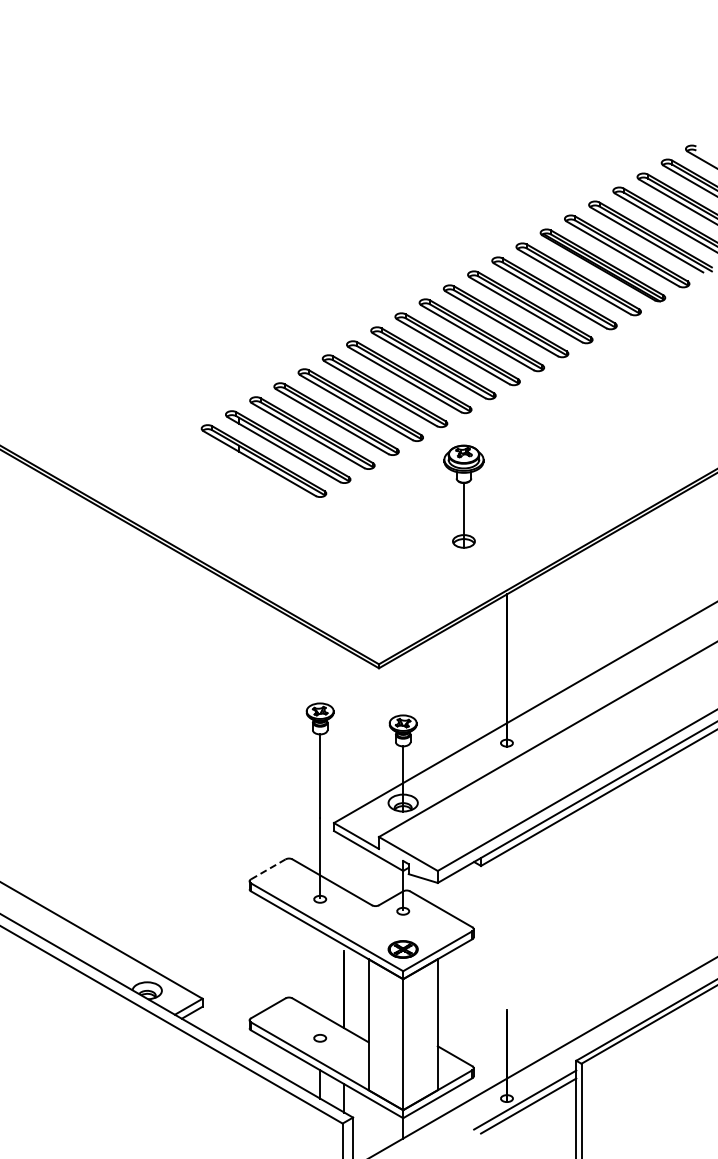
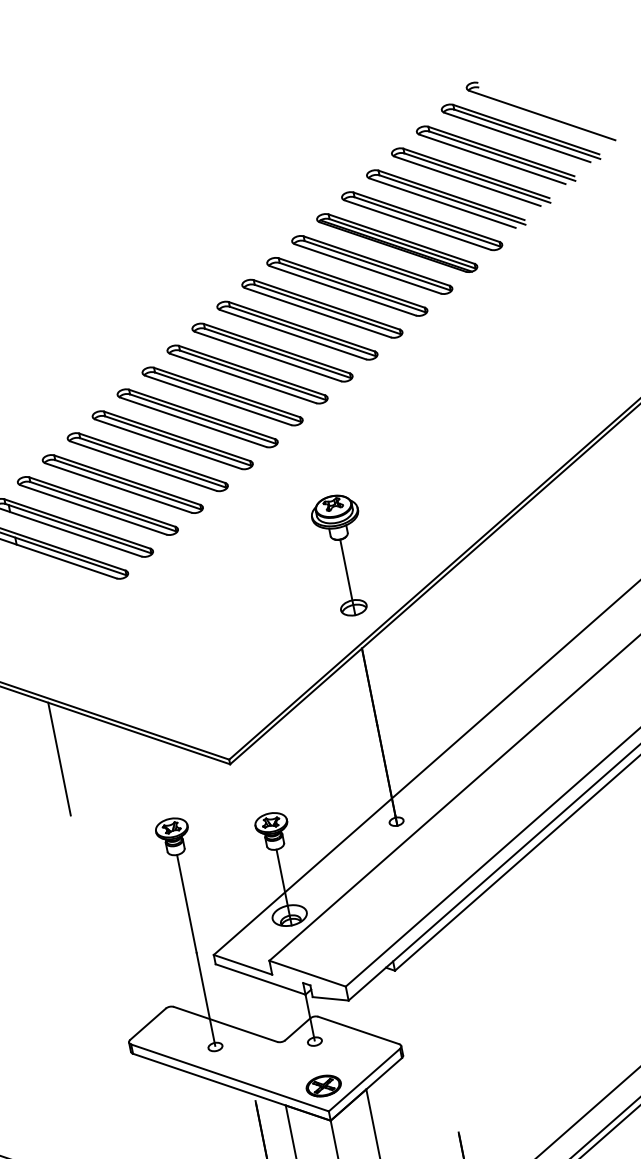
part: (463, 496) -> (342, 555), moved
line: (238, 635) -> (58, 758), added
line: (268, 869) -> (148, 1024), dashed -> solid

